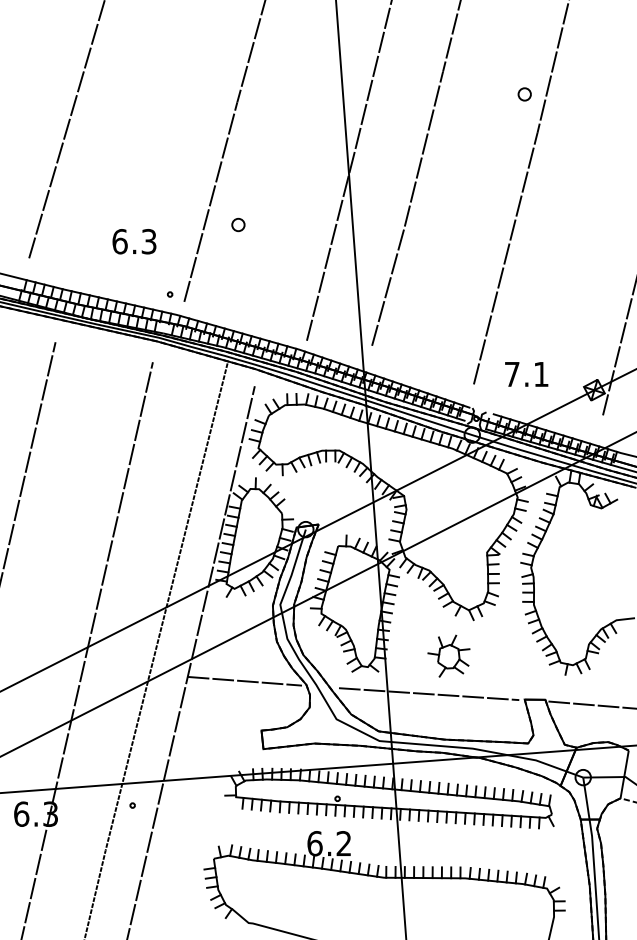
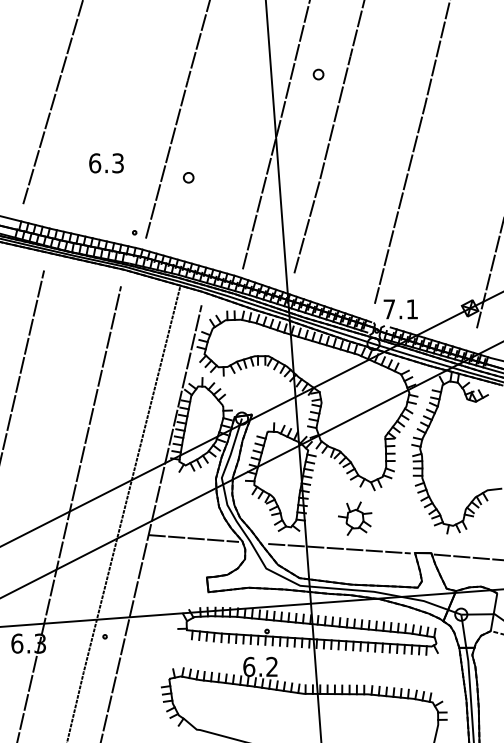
part: (524, 94) -> (318, 74), moved
text: (134, 241) -> (106, 163), moved
text: (526, 374) -> (400, 309), moved

